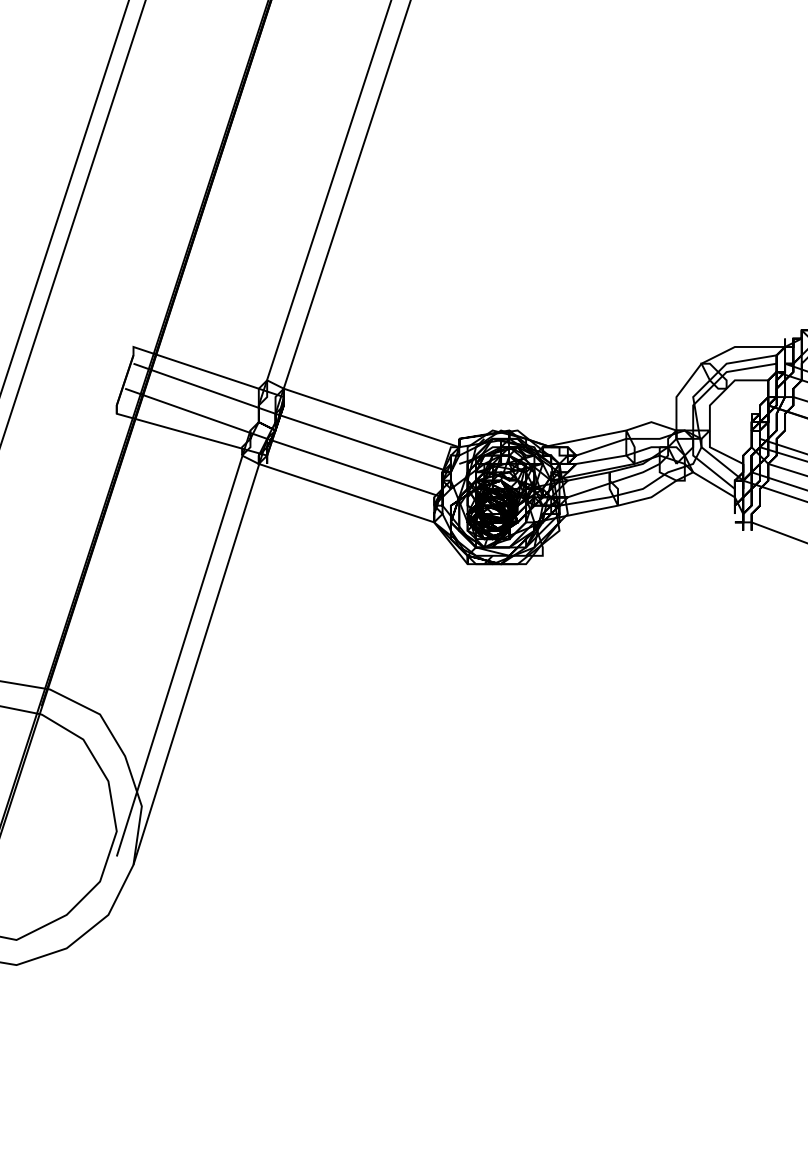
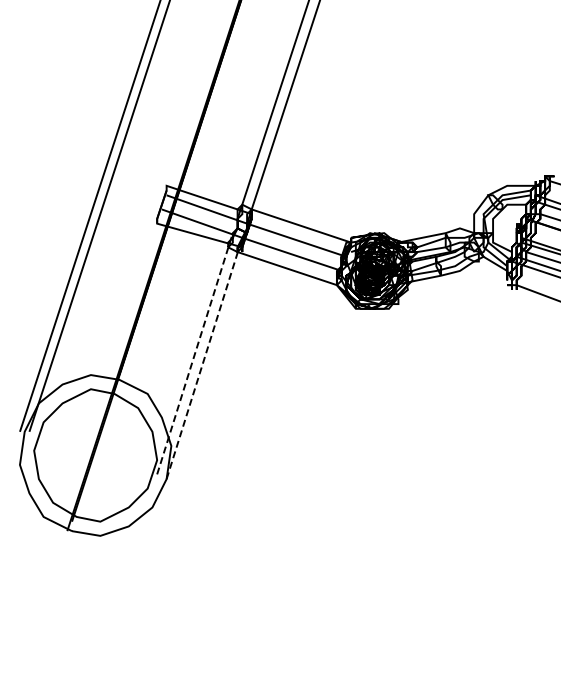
line: (184, 643) -> (195, 353), solid -> dashed
line: (200, 651) -> (204, 358), solid -> dashed

